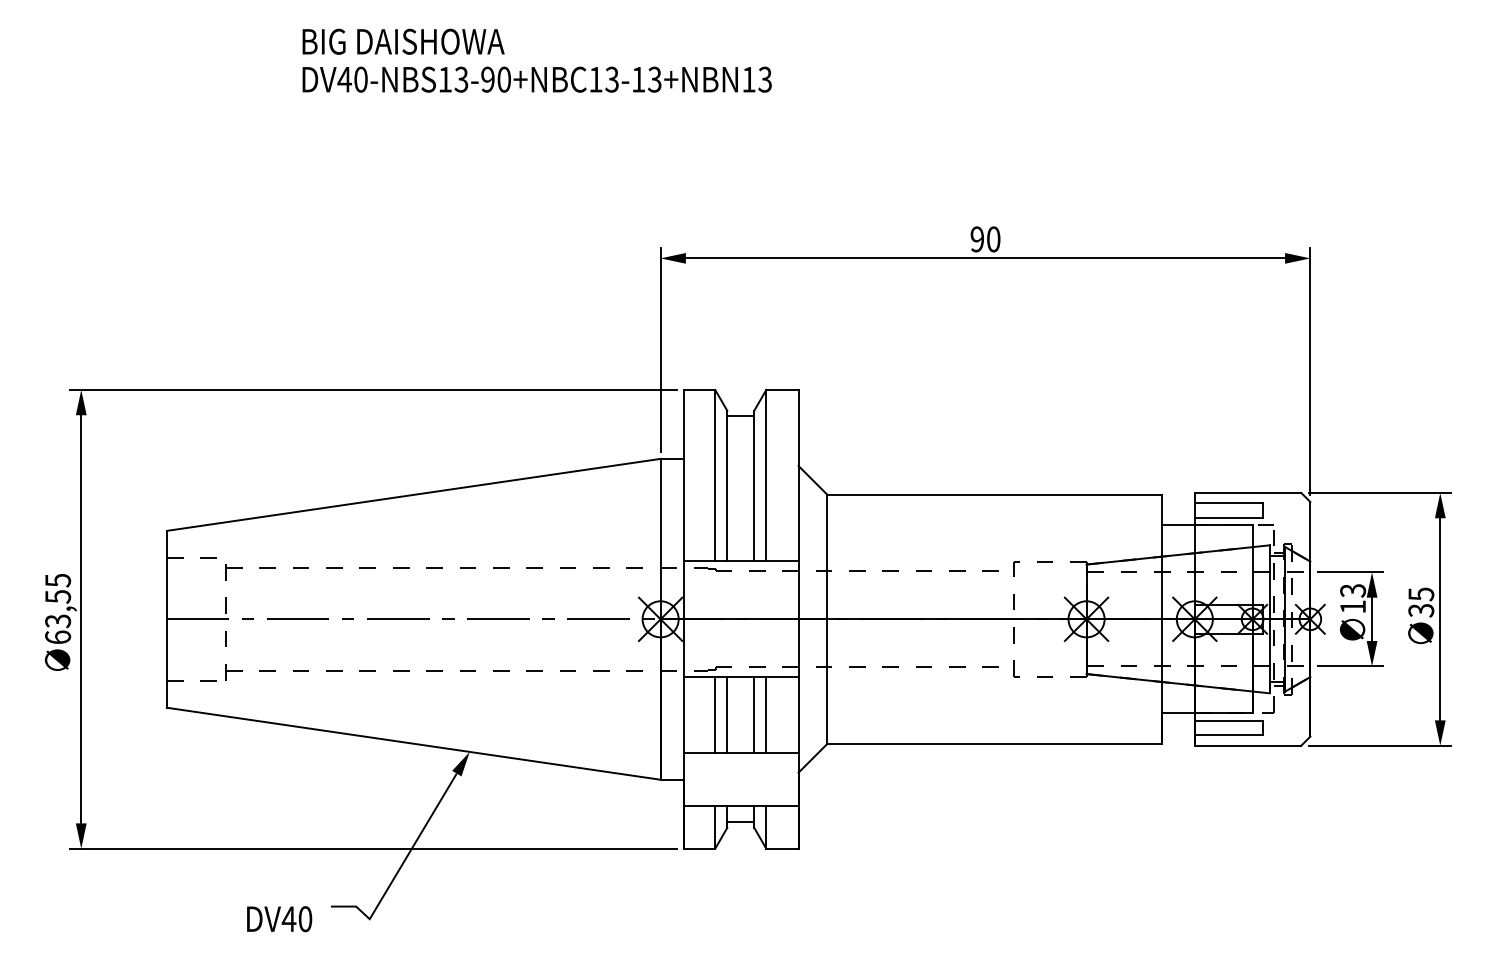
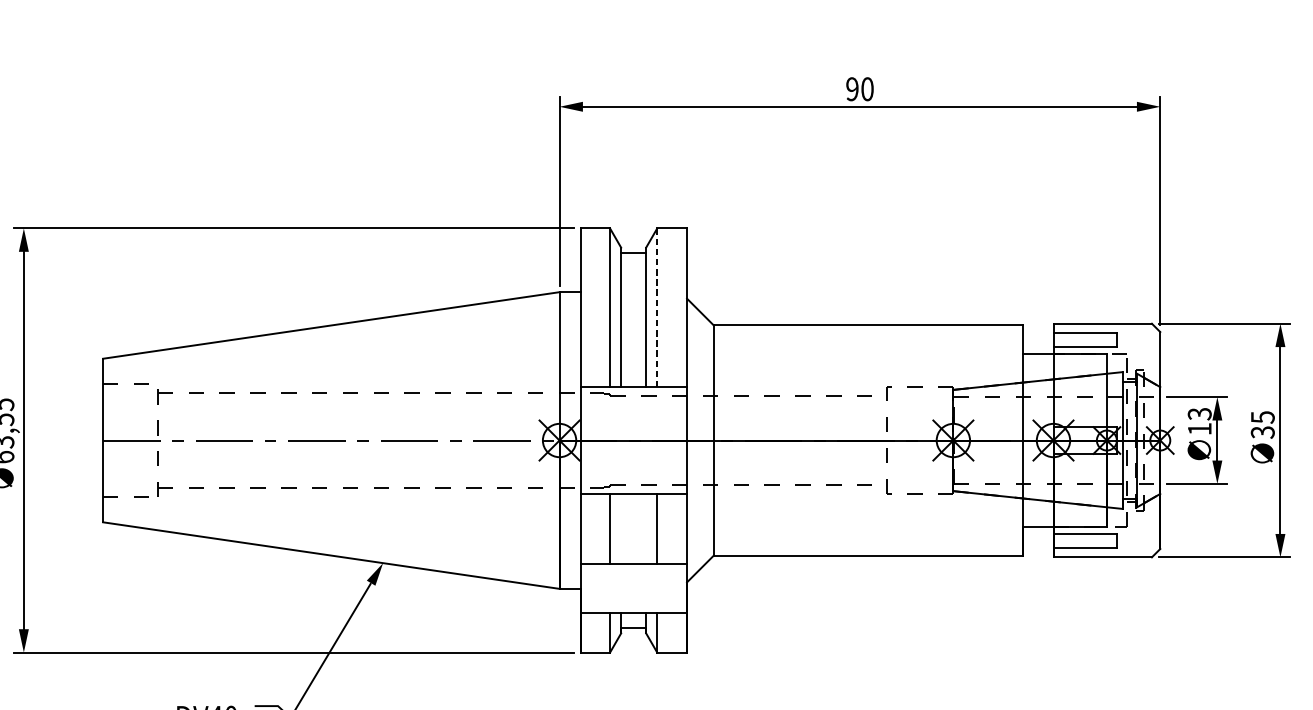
line: (766, 475) -> (657, 307), solid -> dashed
line: (727, 714) -> (621, 528), removed
line: (754, 714) -> (646, 528), removed

